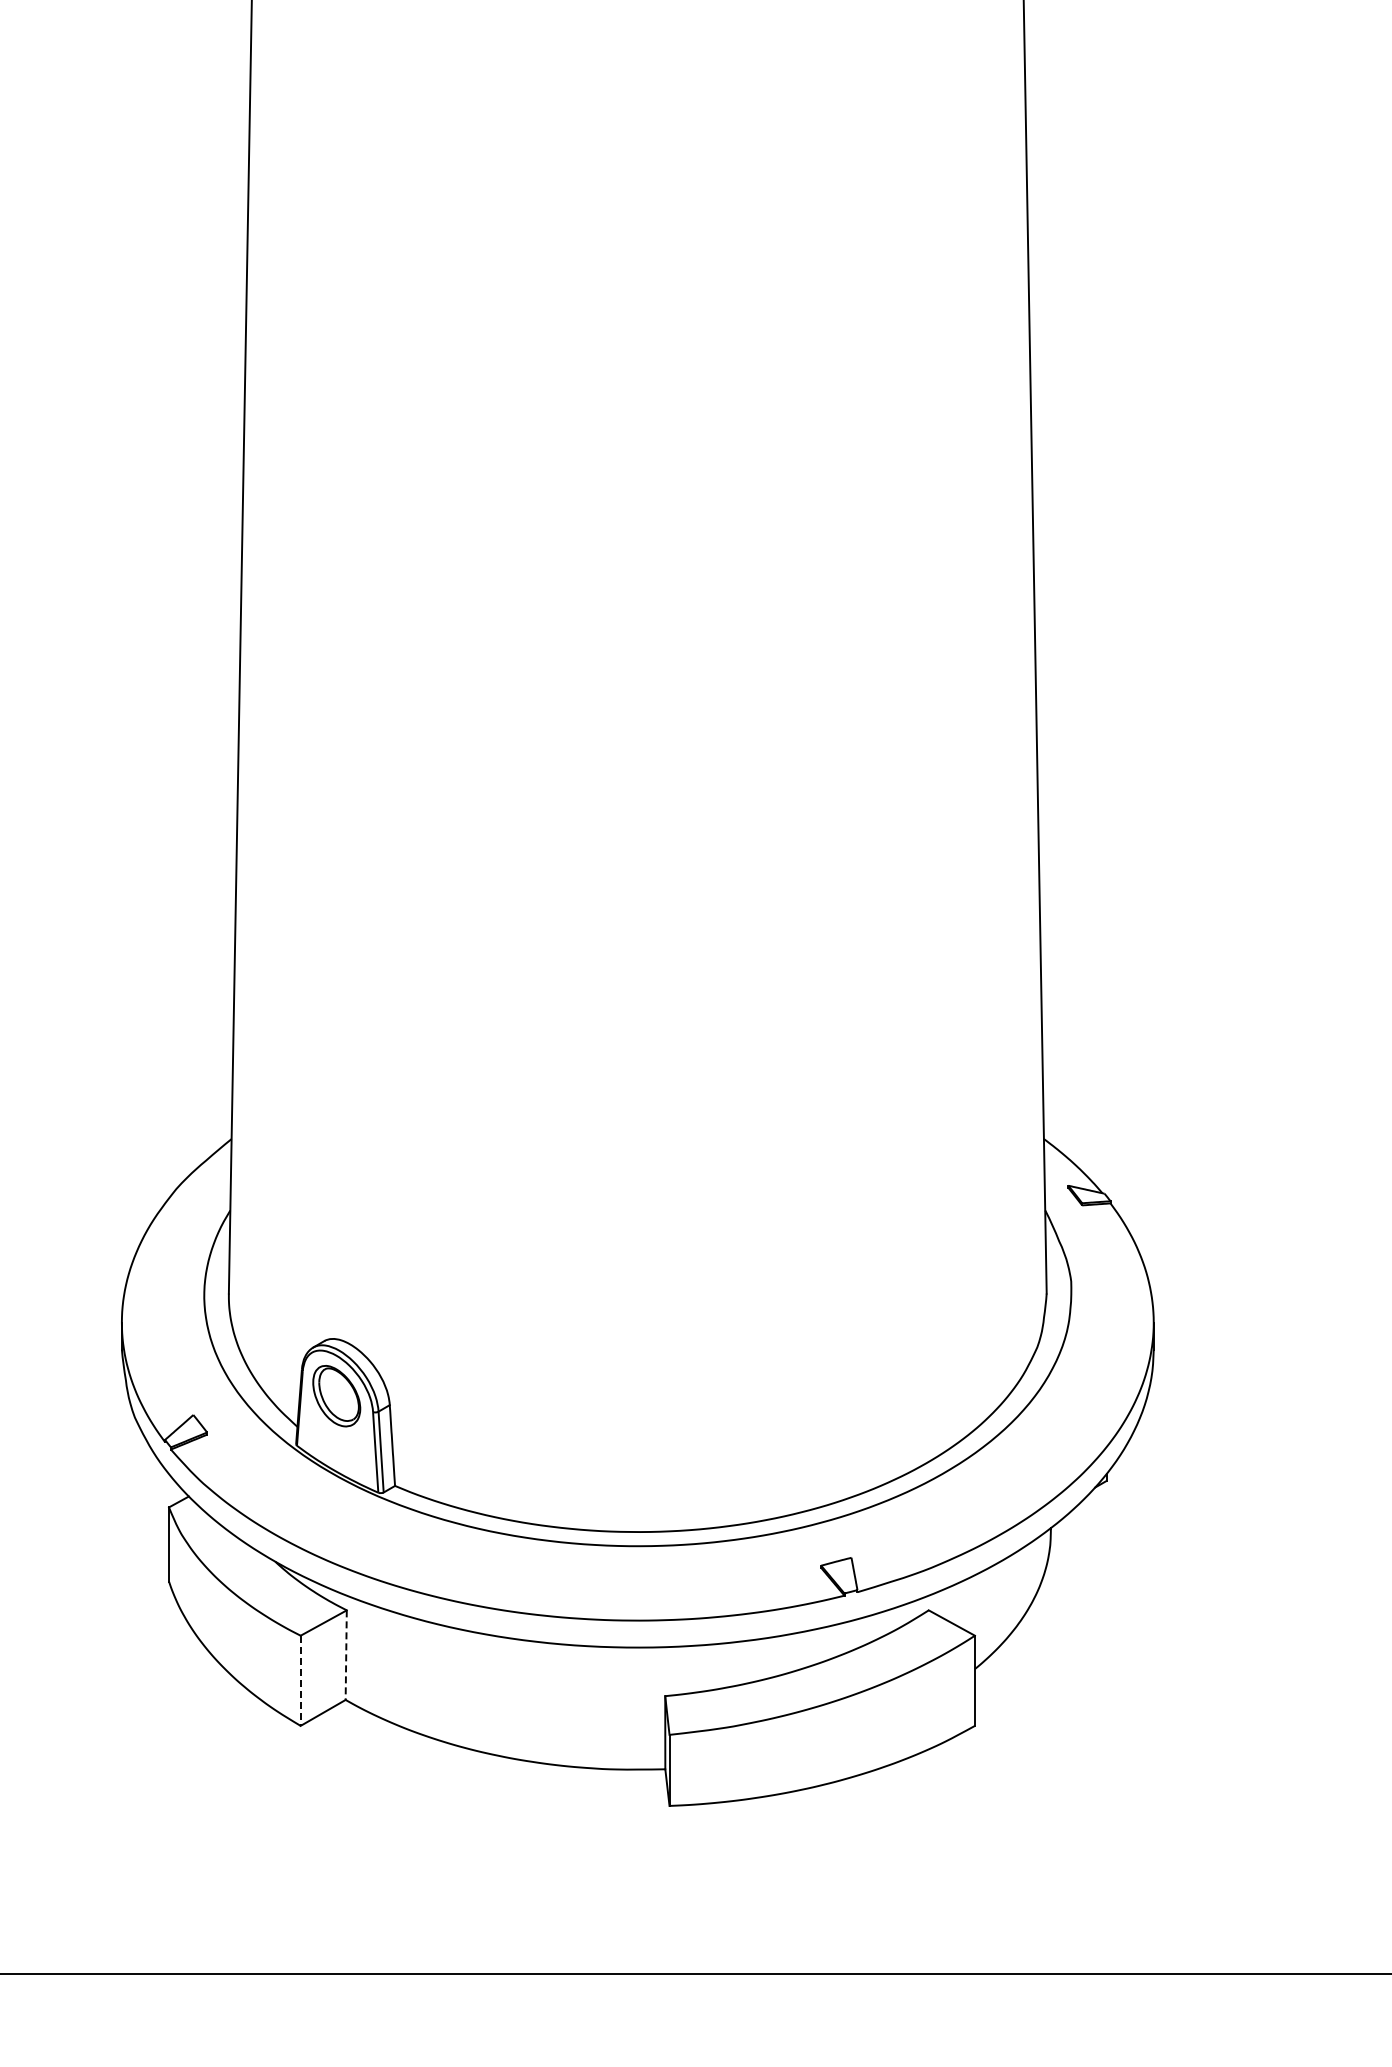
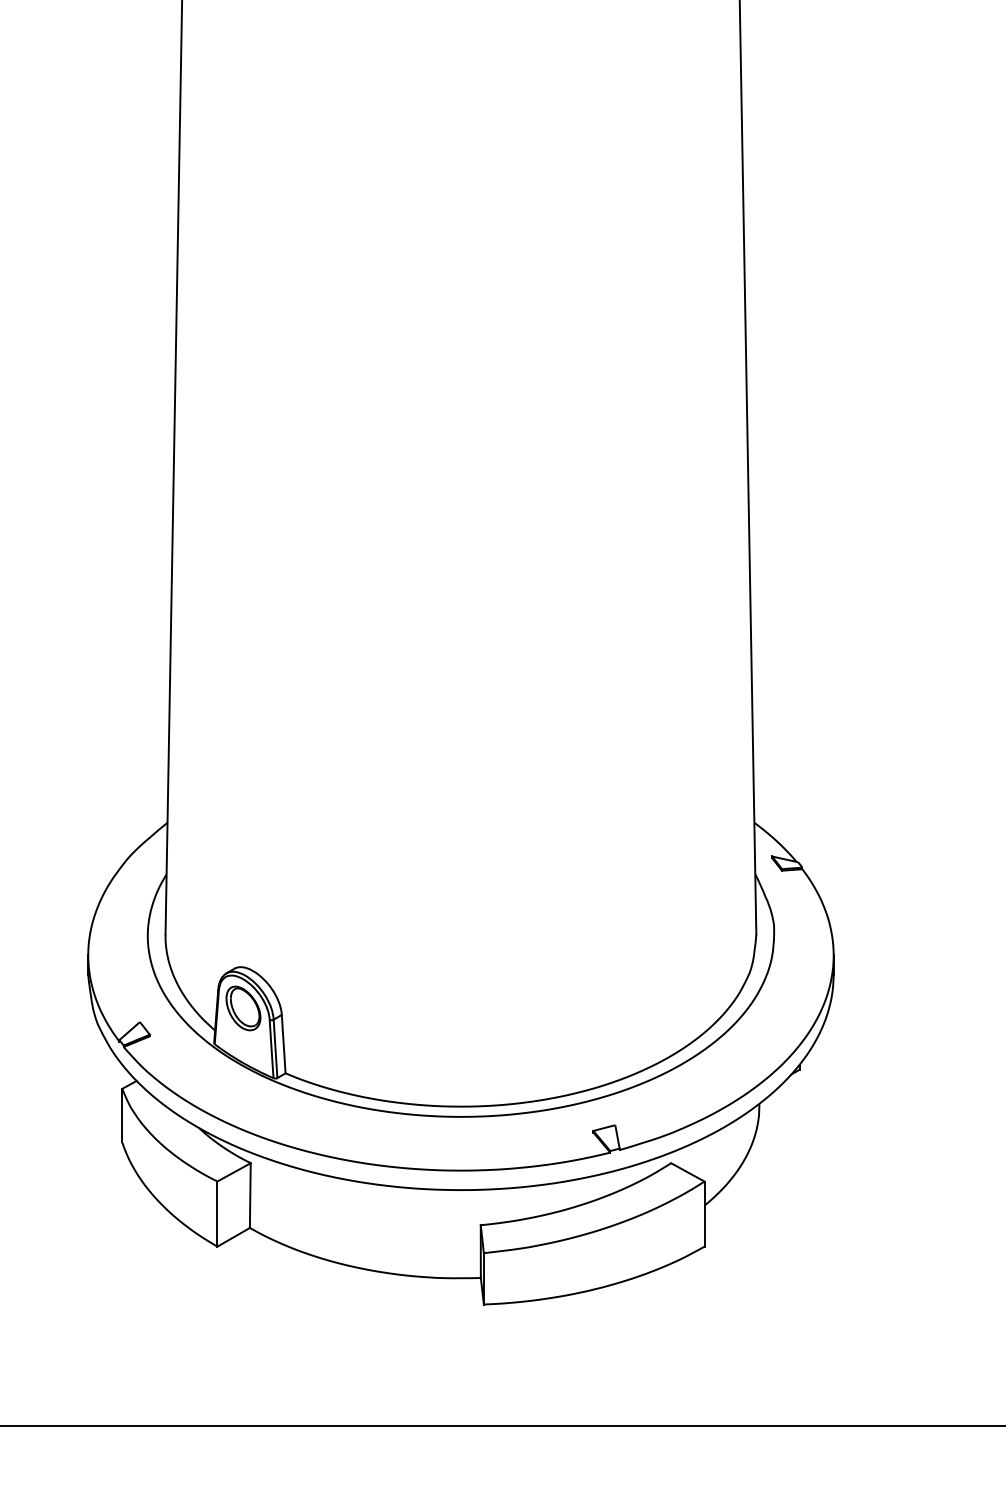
line: (346, 1655) -> (250, 1195), dashed -> solid
line: (300, 1681) -> (217, 1214), dashed -> solid

